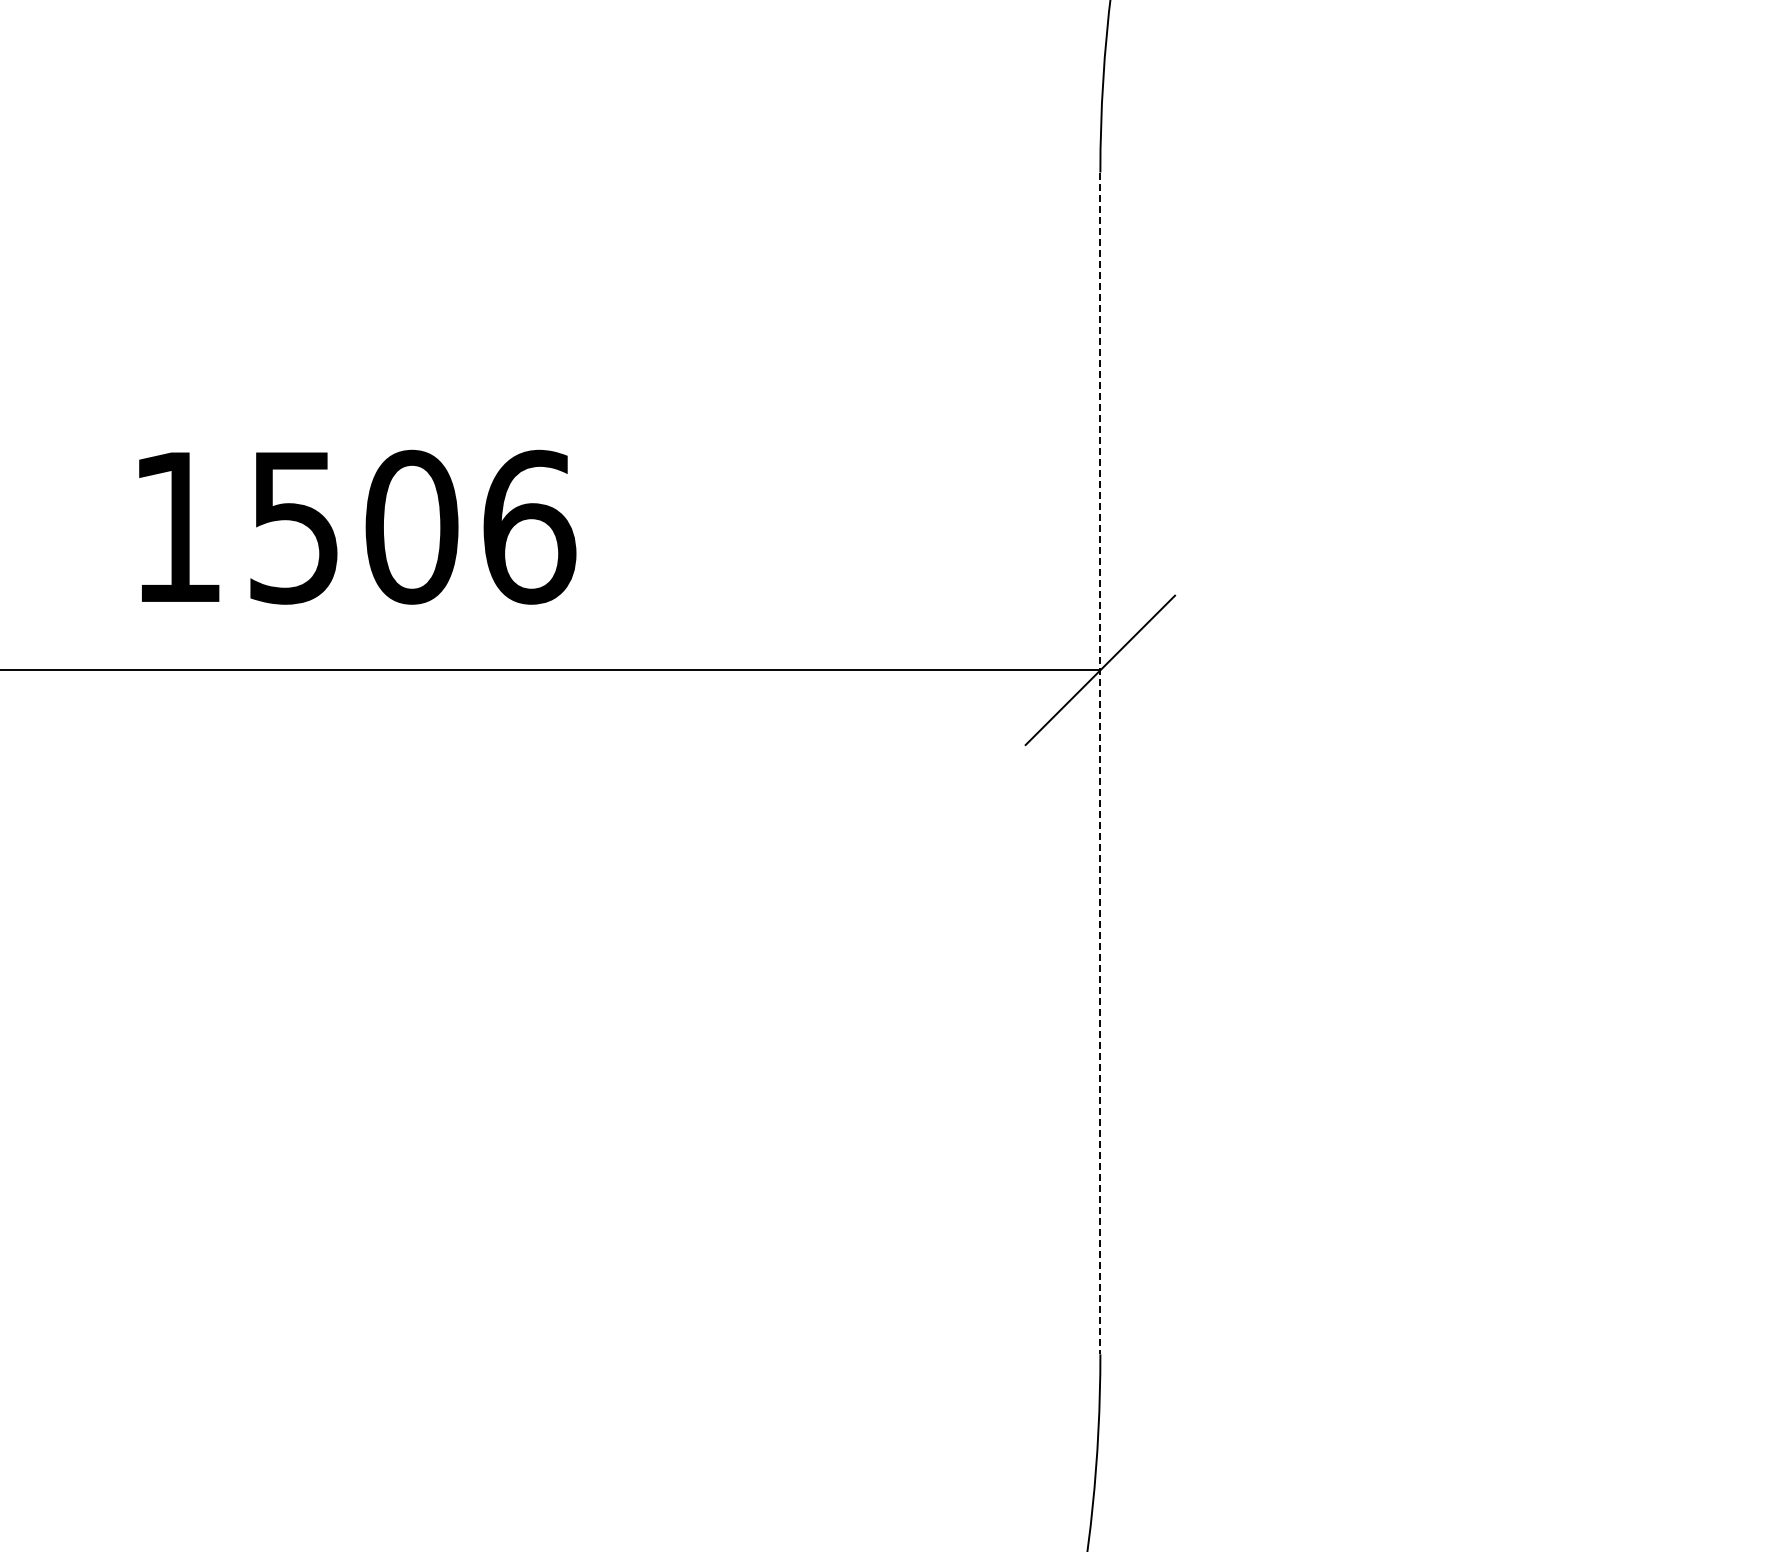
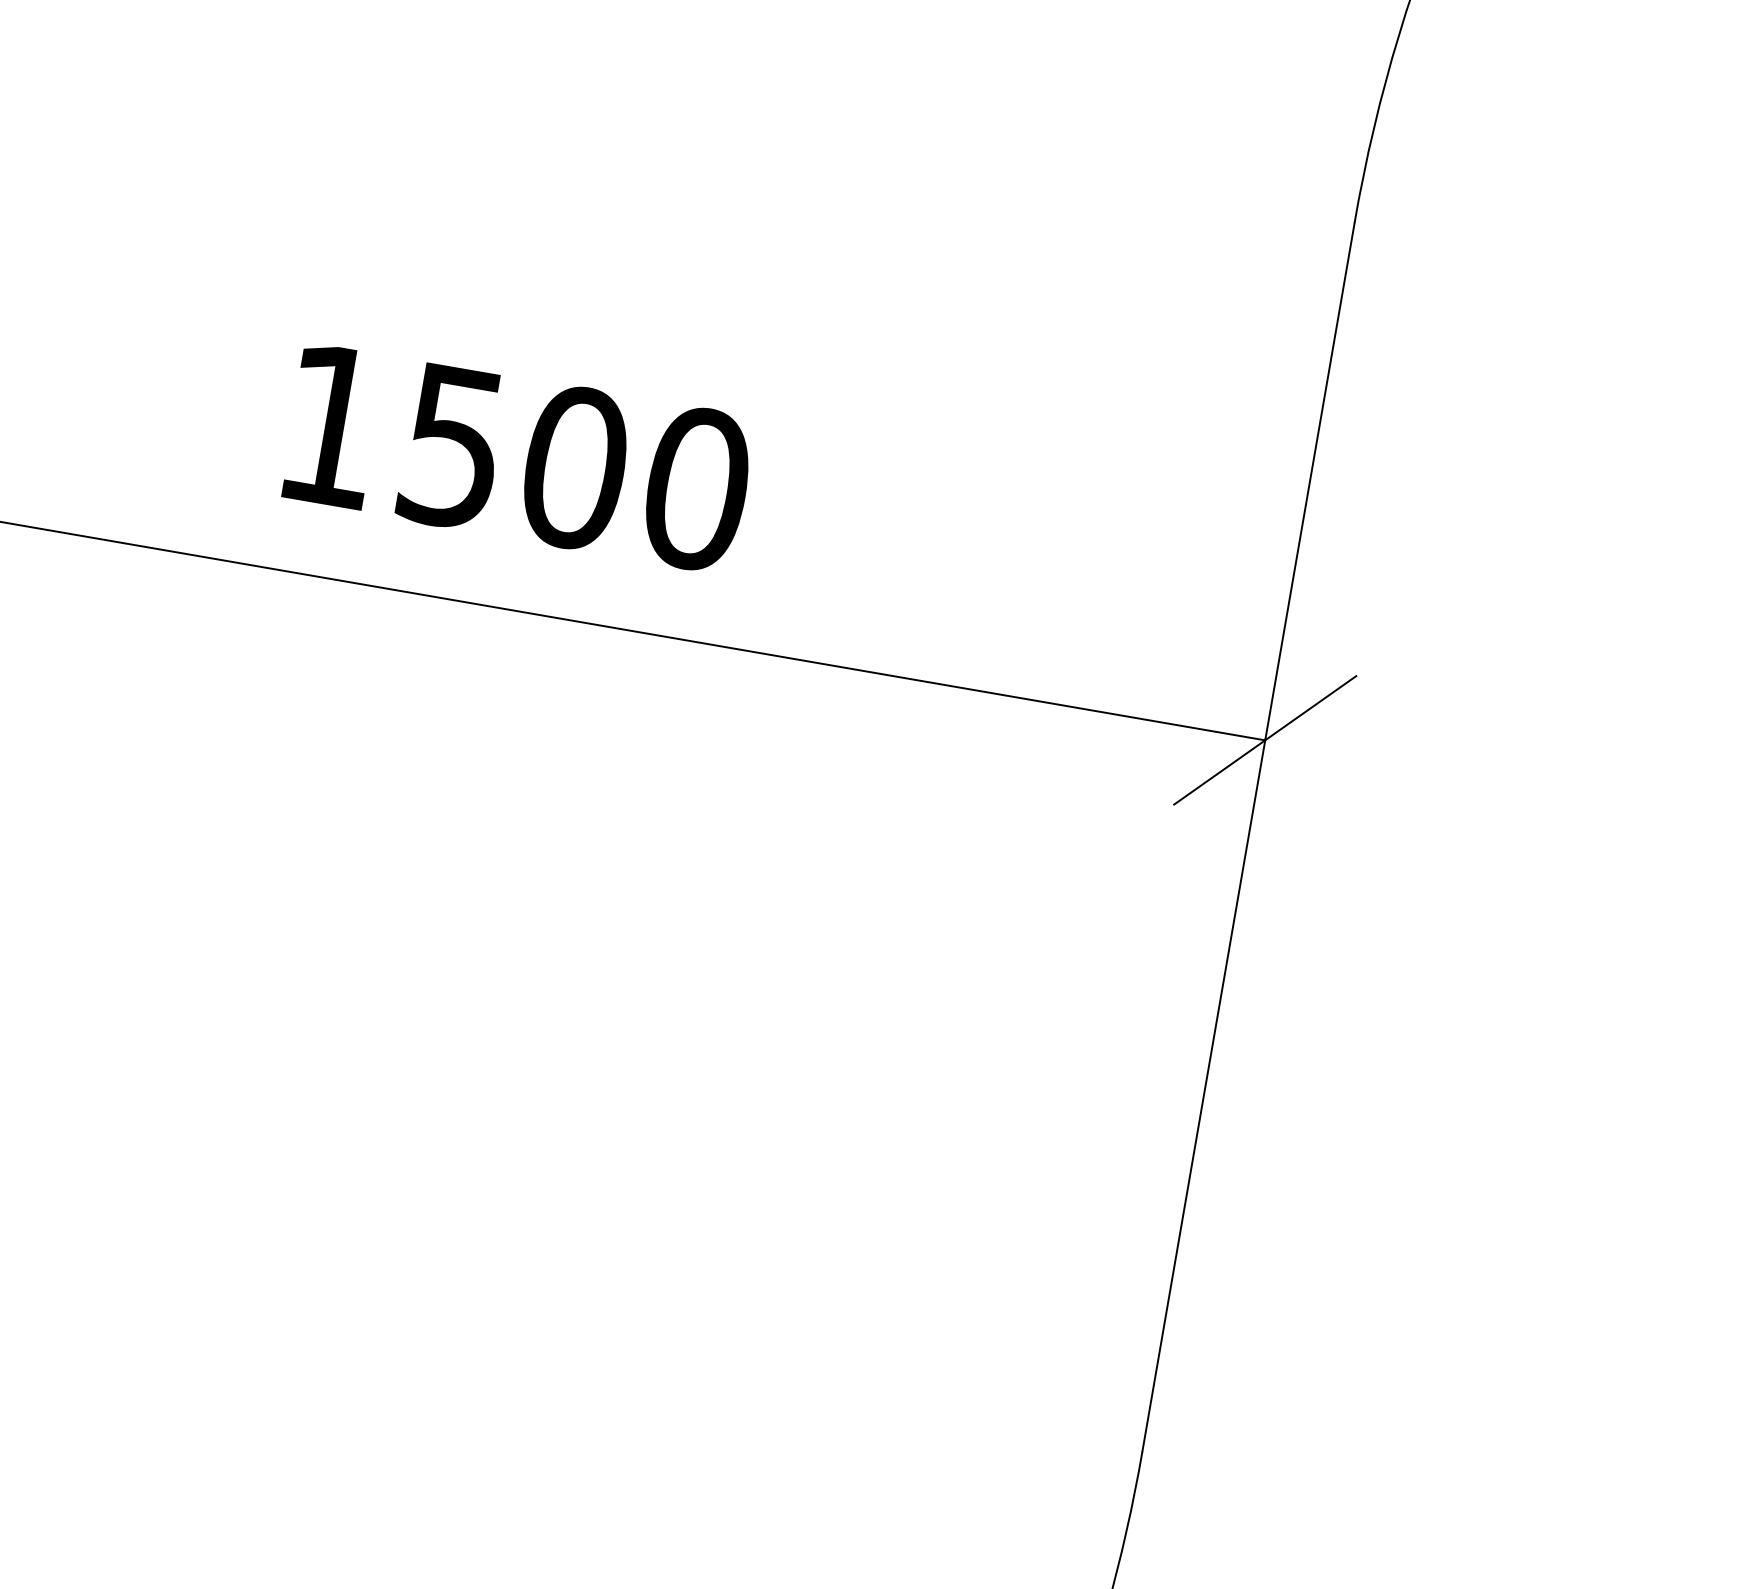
text: (529, 526) -> (697, 488), 1506 -> 1500
line: (1100, 763) -> (1248, 837), dashed -> solid

